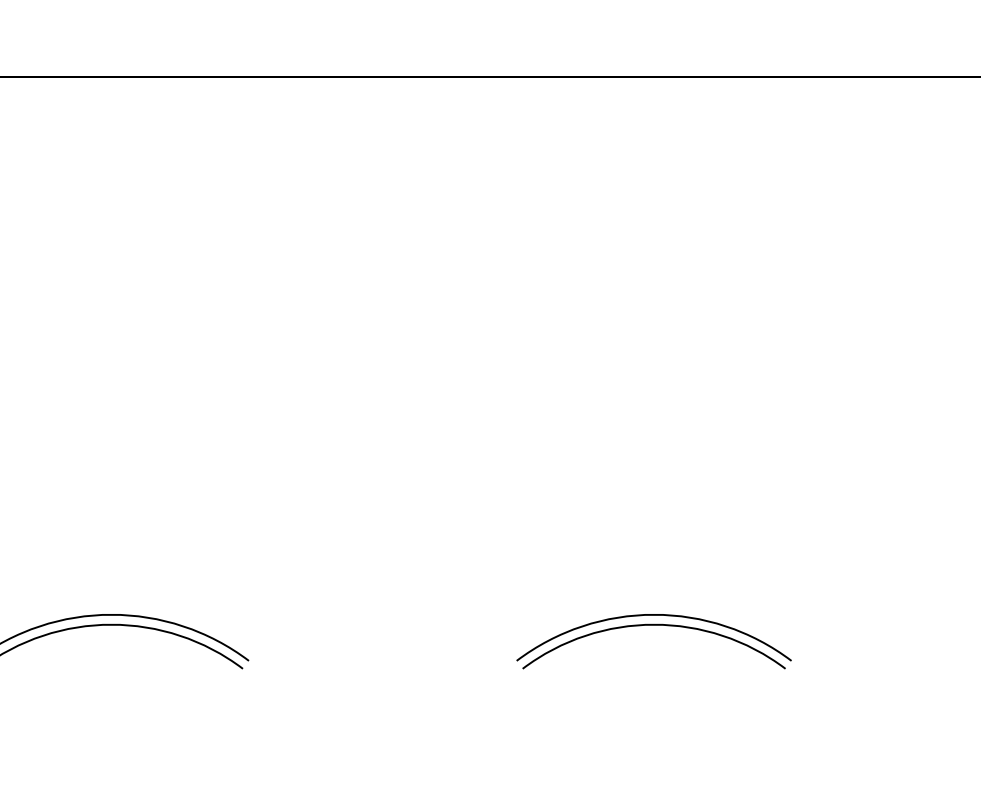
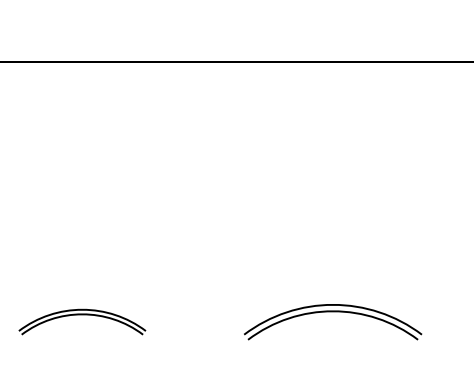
part: (652, 640) -> (332, 321), size x1.4

